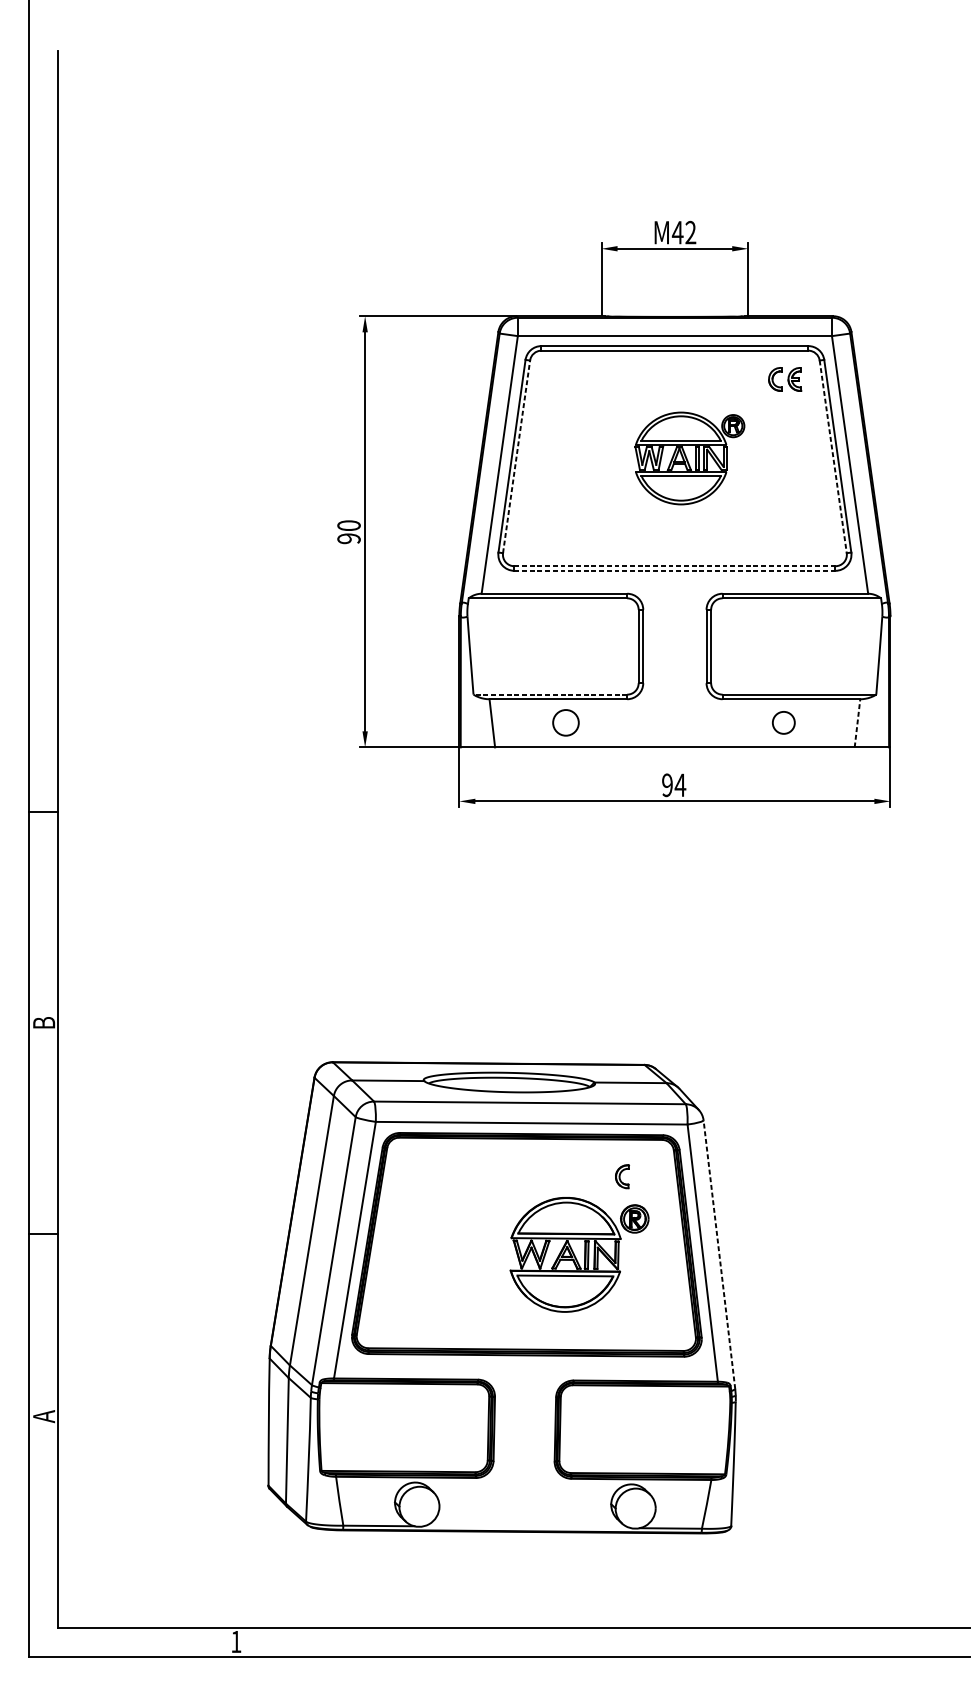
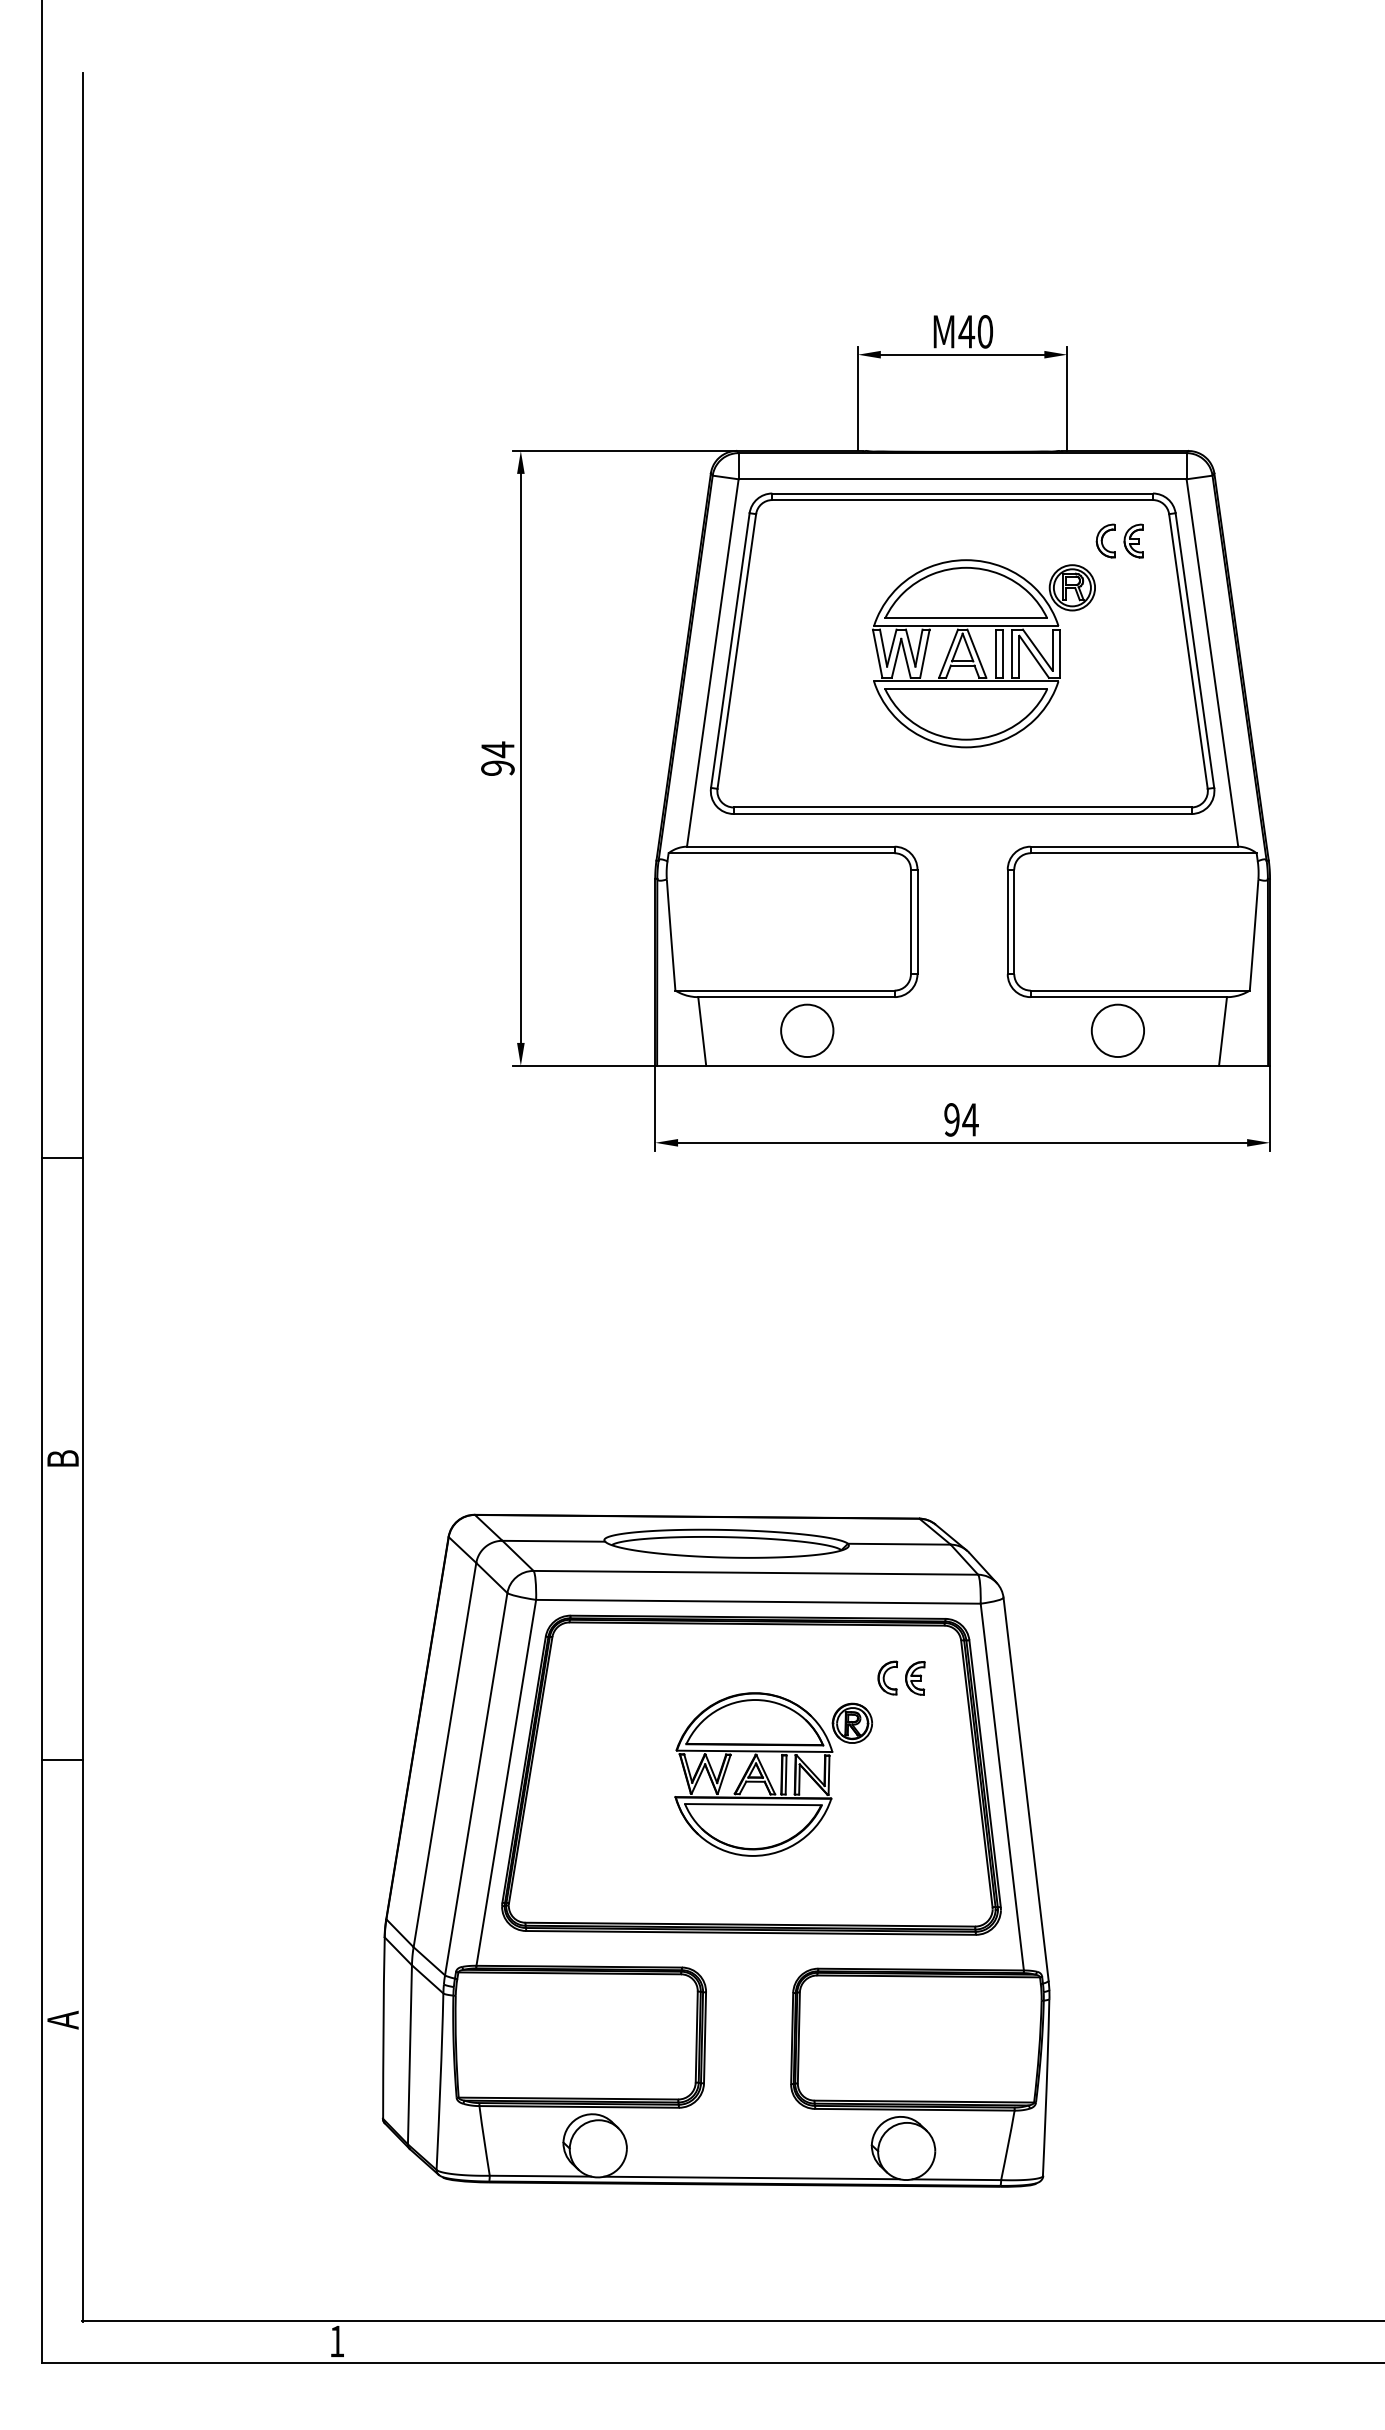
text: (690, 232) -> (985, 331), M42 -> M40
line: (516, 456) -> (736, 651), dashed -> solid
line: (833, 456) -> (1188, 651), dashed -> solid
part: (689, 458) -> (983, 653), size x1.43
text: (348, 525) -> (497, 749), 90 -> 94
line: (674, 566) -> (962, 807), dashed -> solid
line: (674, 571) -> (962, 814), dashed -> solid
line: (550, 694) -> (785, 990), dashed -> solid
circle: (566, 722) -> (807, 1030), size x1.43
circle: (783, 722) -> (1117, 1030), size x1.67
line: (857, 723) -> (1223, 1031), dashed -> solid
part: (641, 1177) -> (915, 1678), added
part: (579, 1254) -> (773, 1774), moved
line: (719, 1254) -> (1026, 1789), dashed -> solid
line: (526, 1526) -> (751, 2177), added

